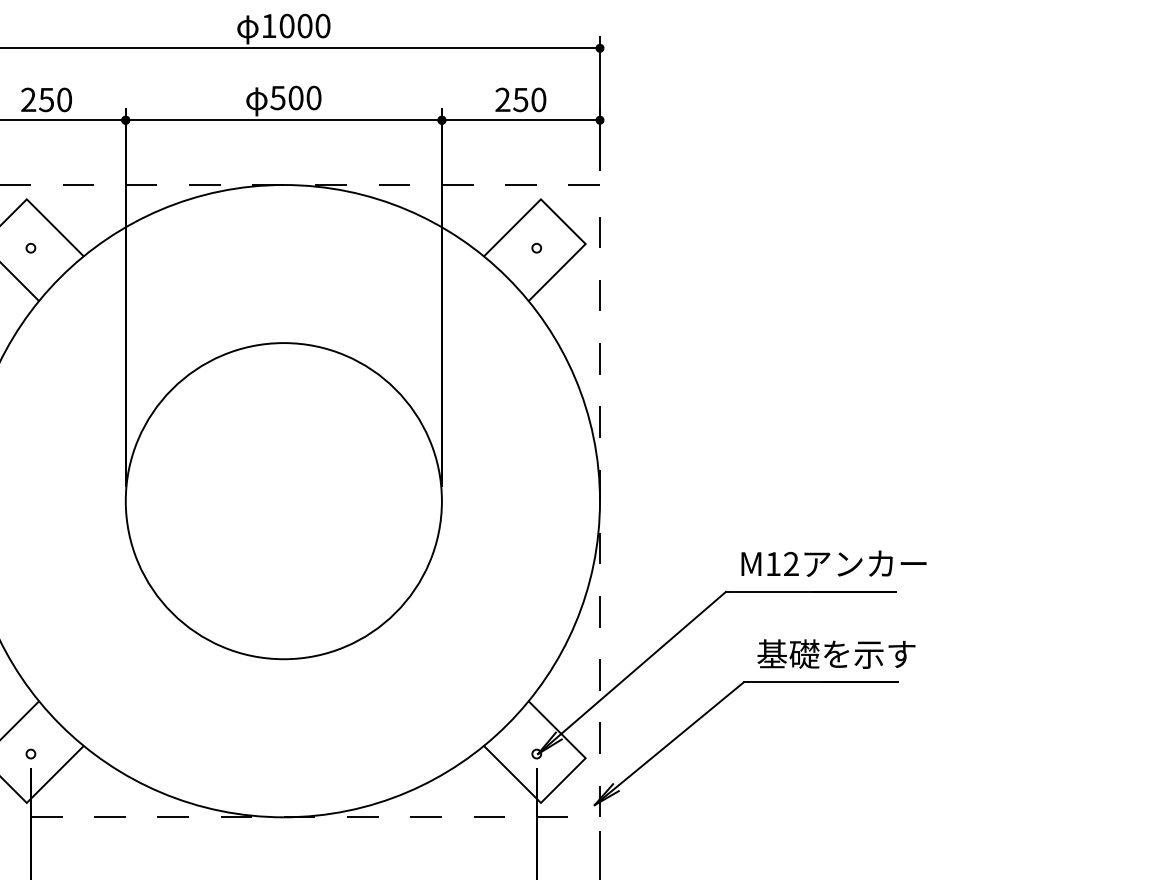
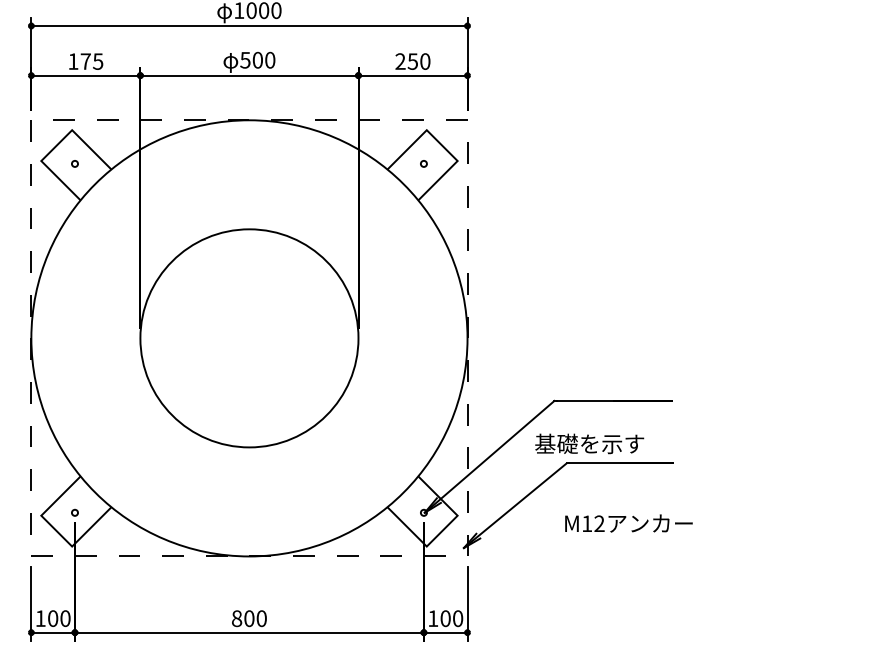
text: (46, 99) -> (85, 61), 250 -> 175
text: (833, 563) -> (628, 523), moved
text: (836, 653) -> (589, 443), moved

